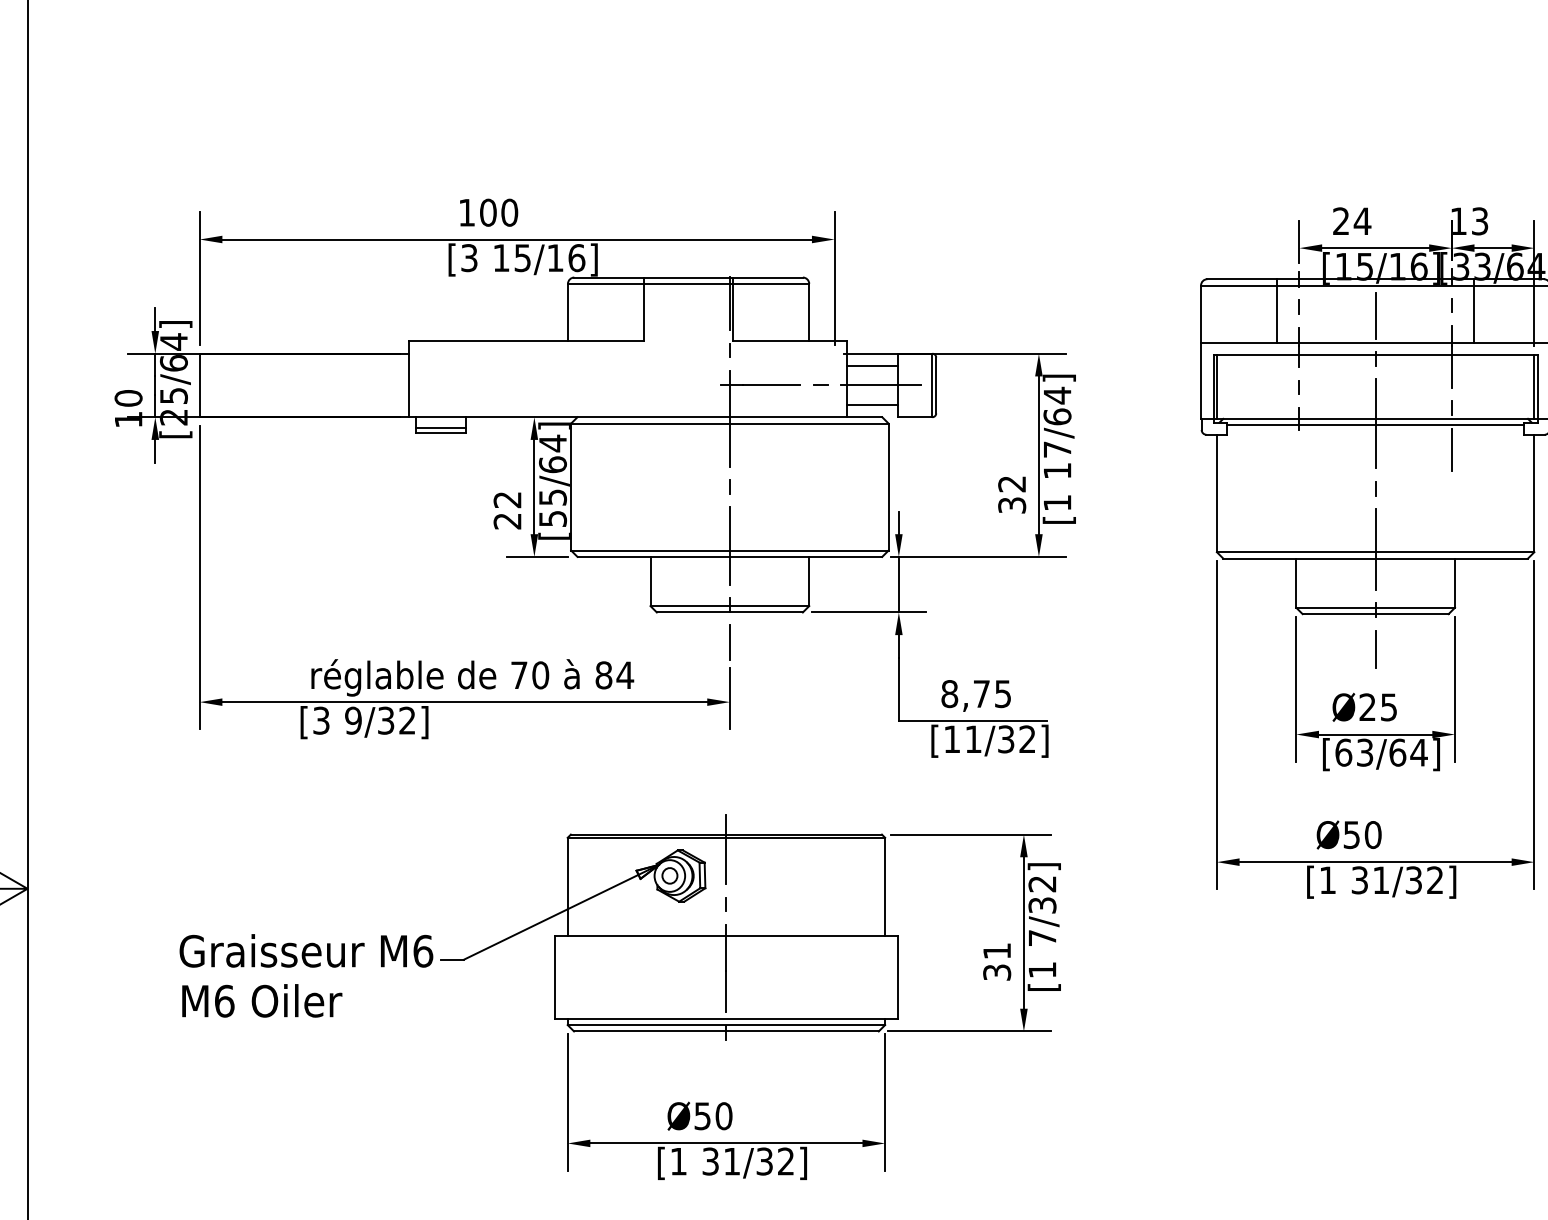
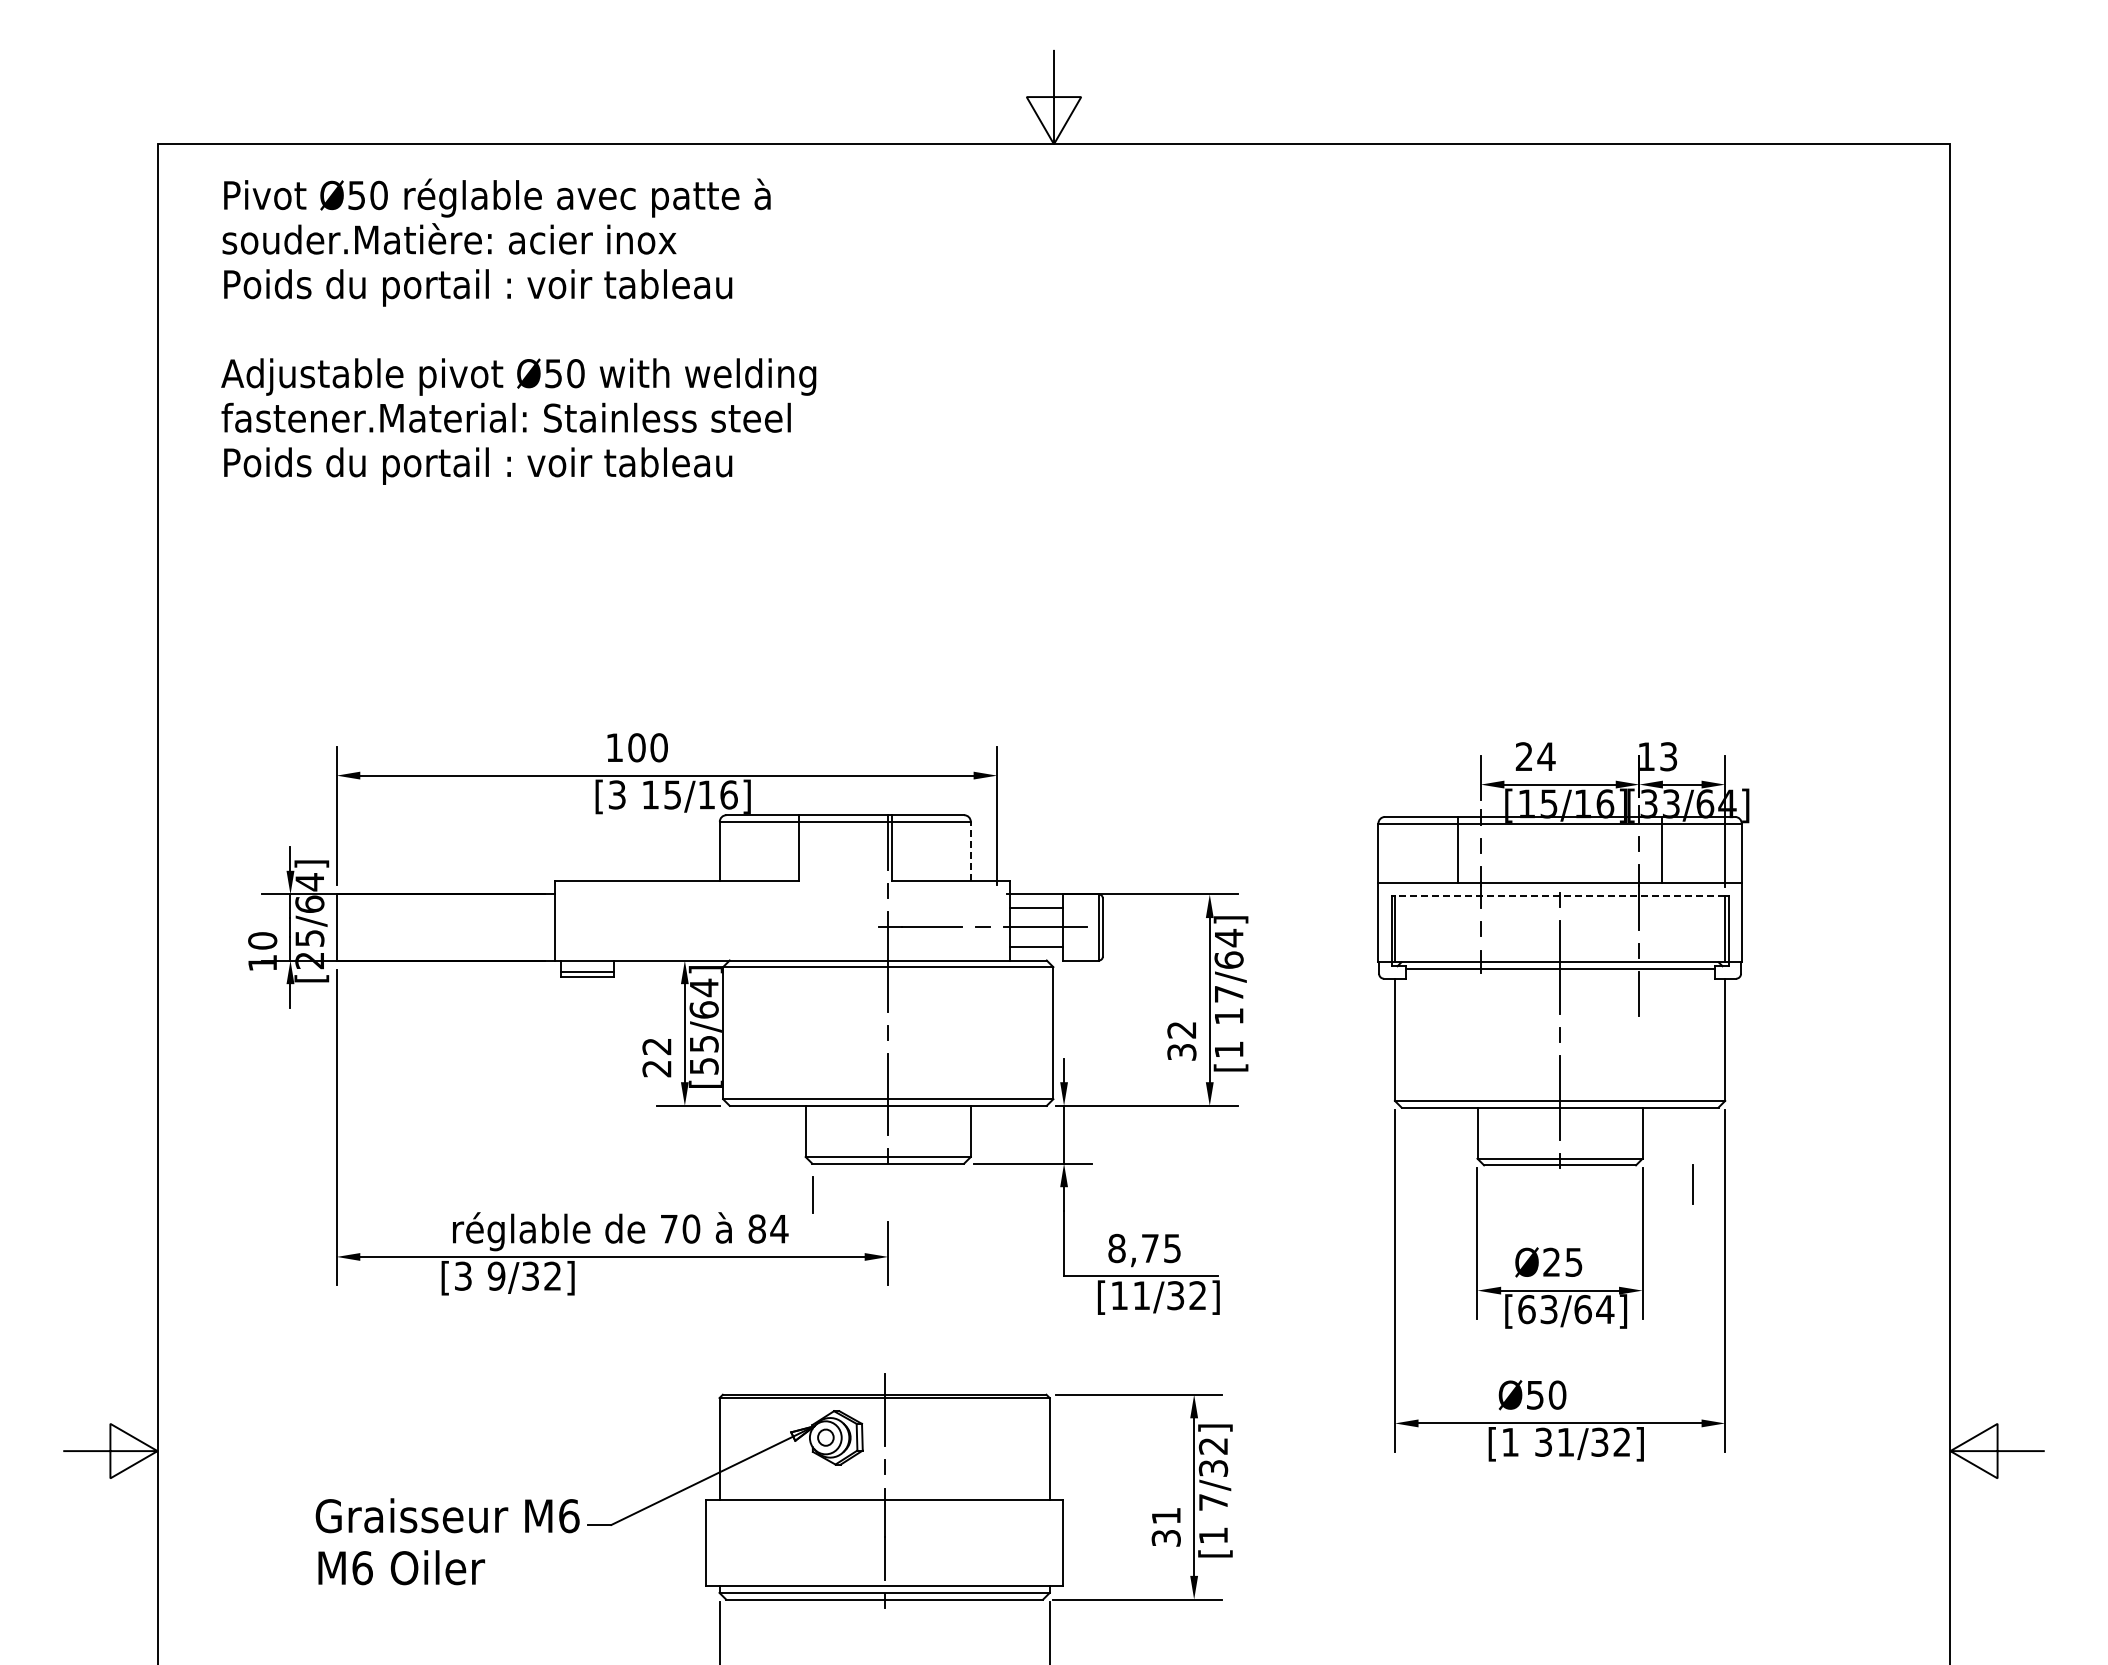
line: (808, 312) -> (970, 851), solid -> dashed
line: (1376, 315) -> (1560, 854), removed
line: (1375, 355) -> (1559, 896), solid -> dashed
line: (729, 642) -> (812, 1194), moved
line: (1375, 648) -> (1692, 1184), moved

